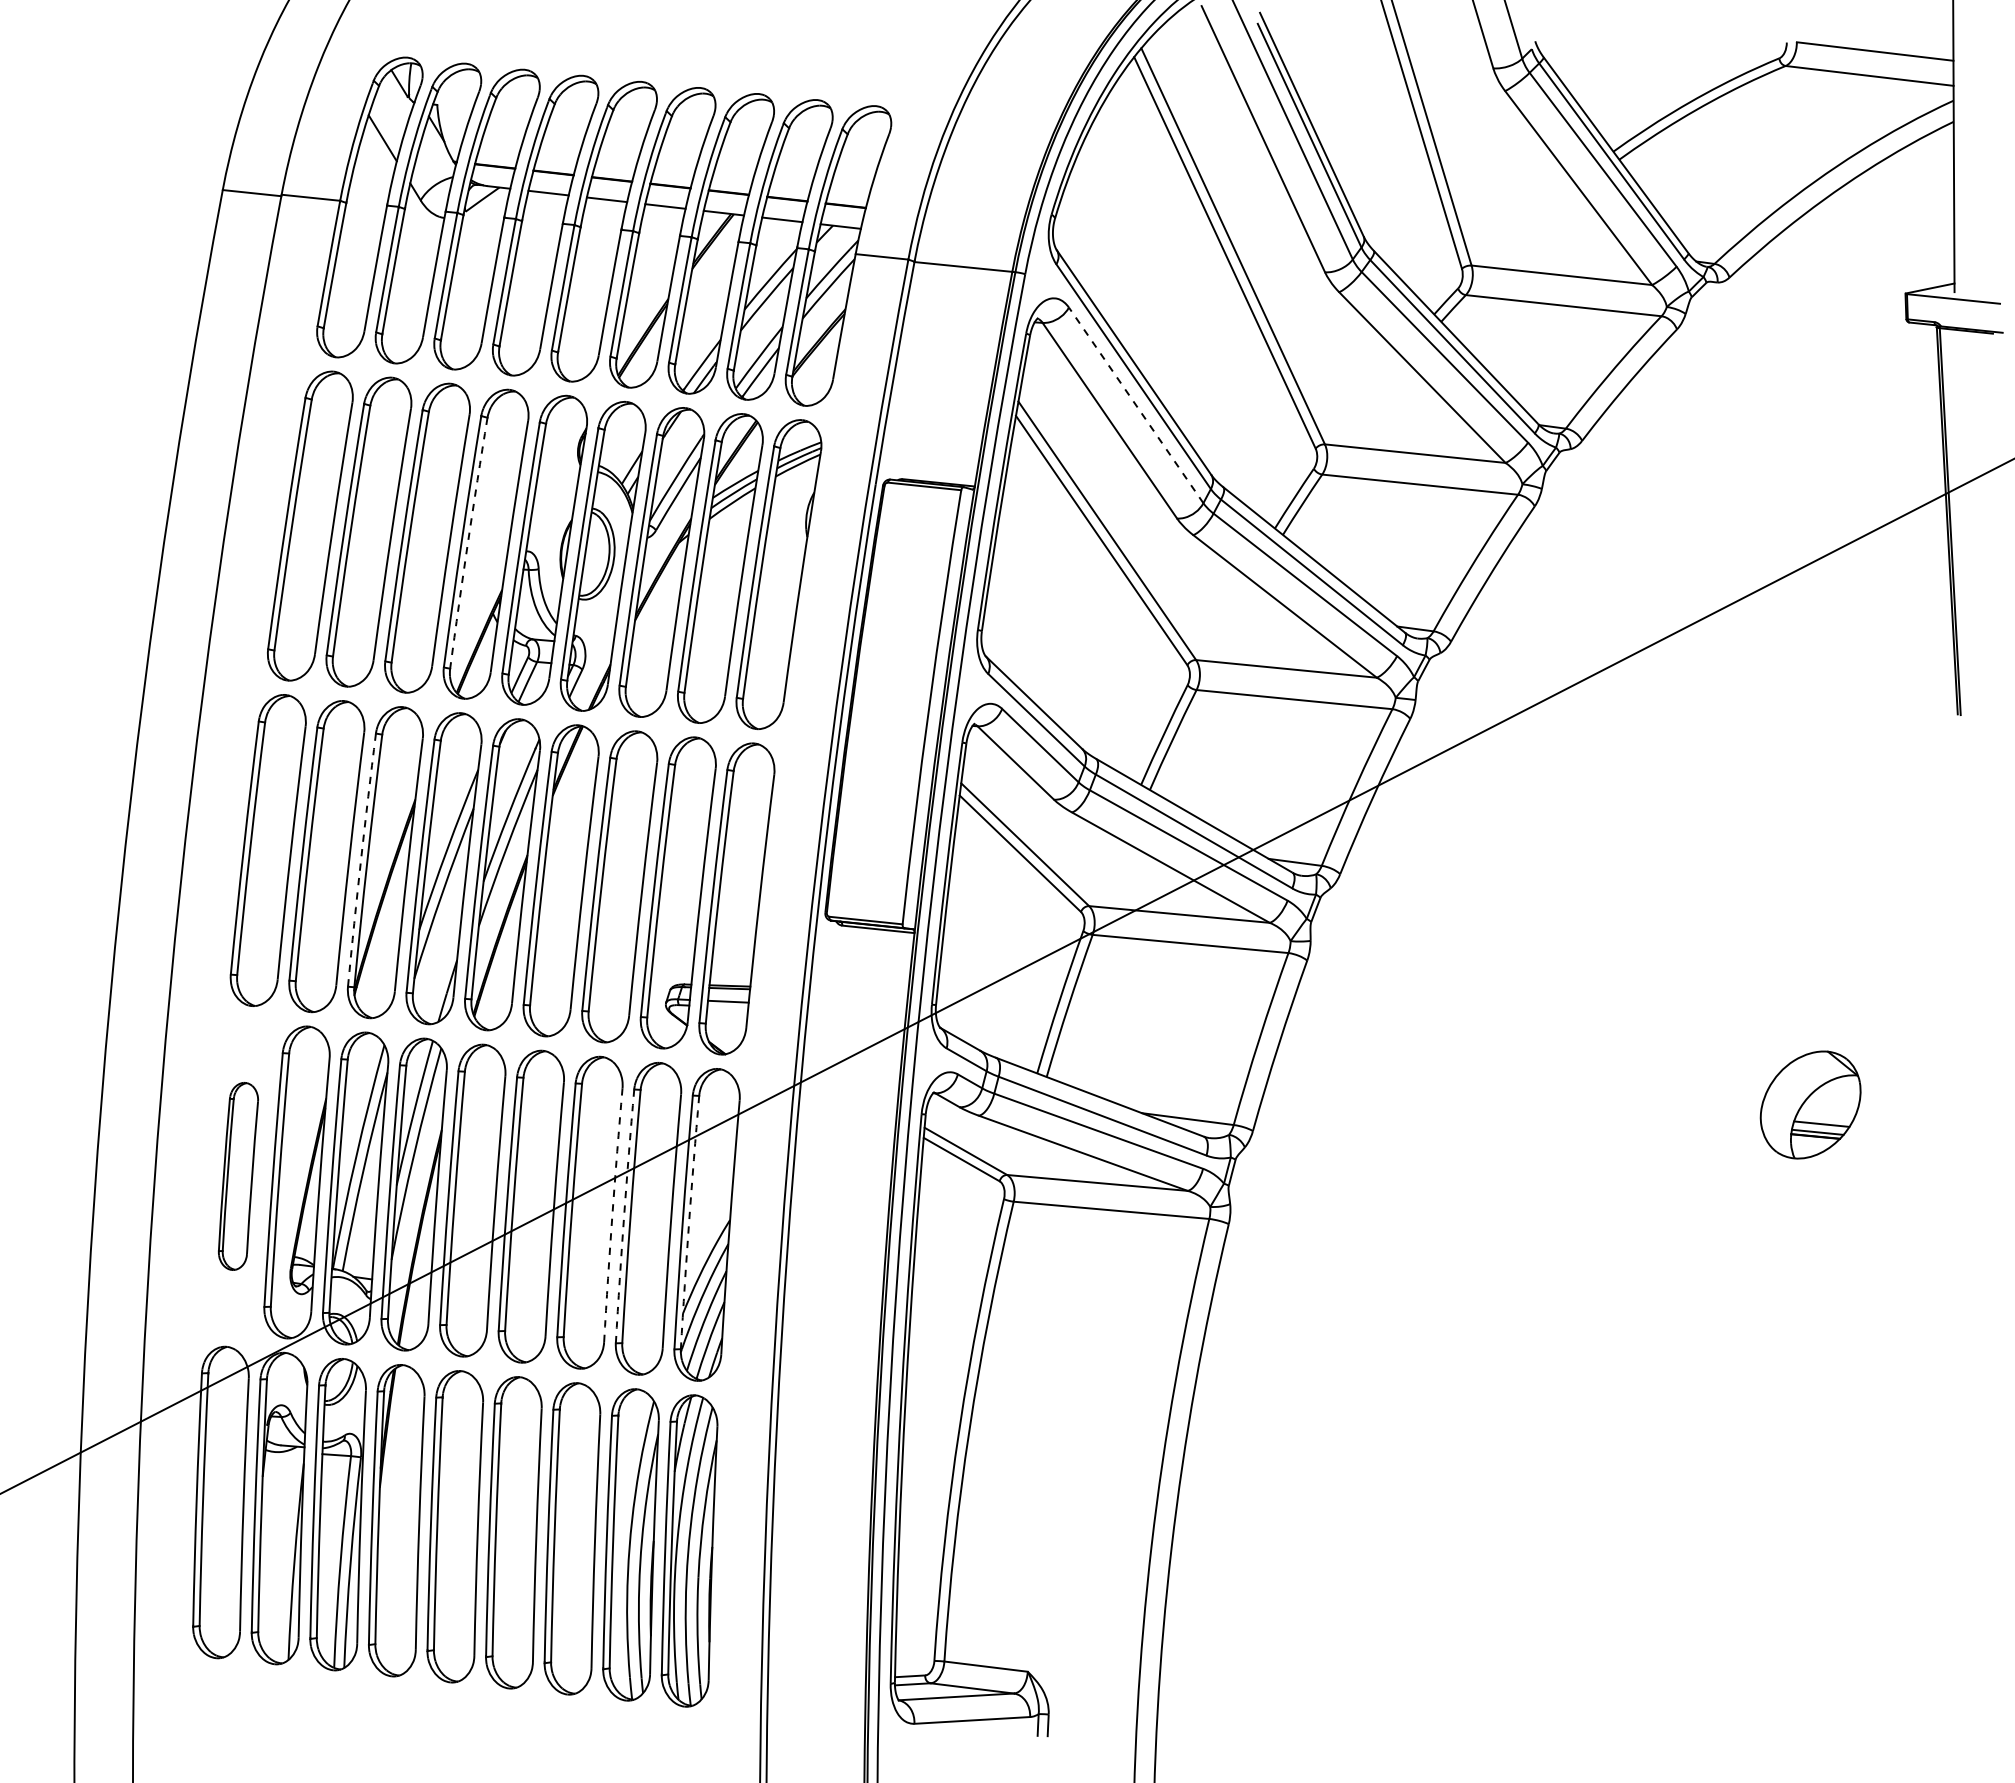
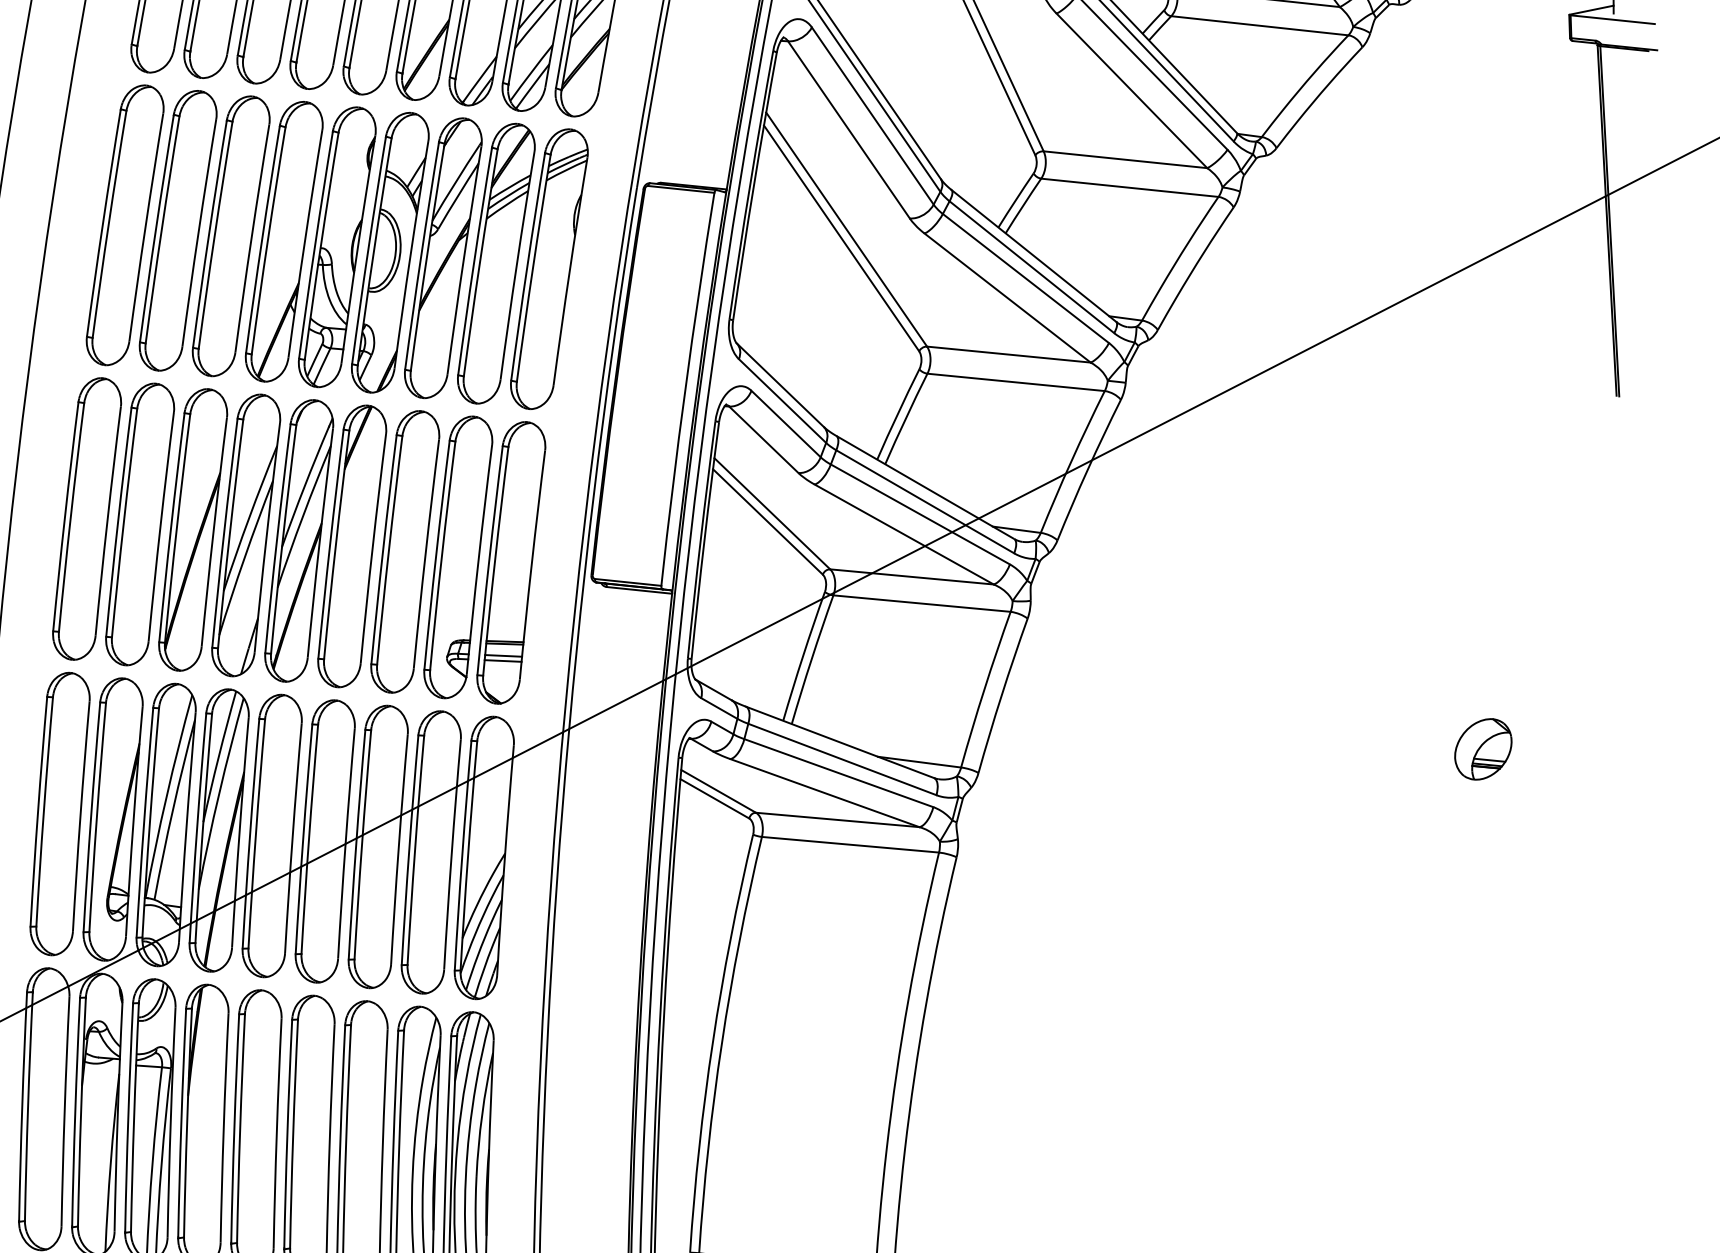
line: (1136, 405) -> (873, 116), dashed -> solid
arc: (467, 543) -> (267, 241), dashed -> solid
arc: (361, 860) -> (171, 528), dashed -> solid
line: (727, 1007) -> (502, 661), added
part: (1810, 1104) -> (1483, 748), size x0.62
part: (238, 1176) -> (60, 814), size x1.67
arc: (612, 1215) -> (398, 849), dashed -> solid
arc: (624, 1216) -> (409, 850), dashed -> solid
arc: (689, 1222) -> (468, 855), dashed -> solid

